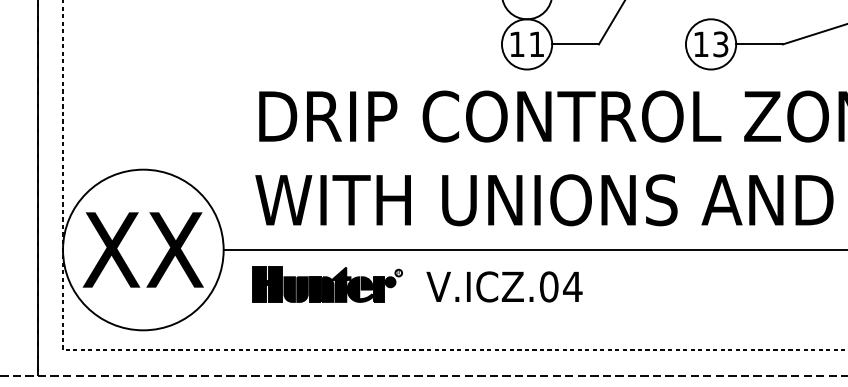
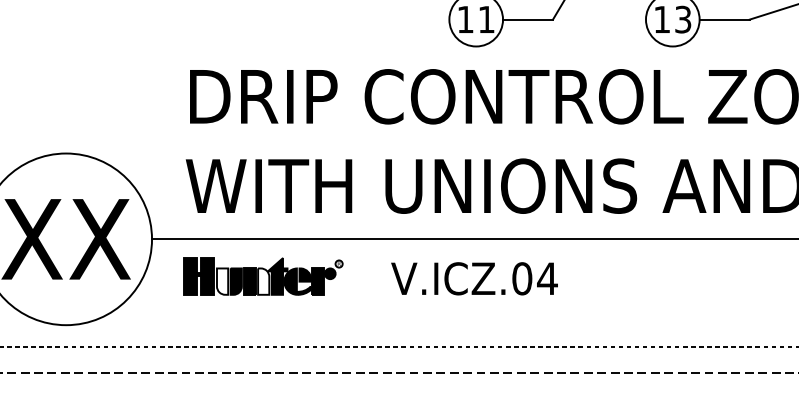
text: (504, 286) -> (474, 278), moved
fill: (289, 289) -> (222, 281), removed
fill: (327, 289) -> (262, 281), removed

